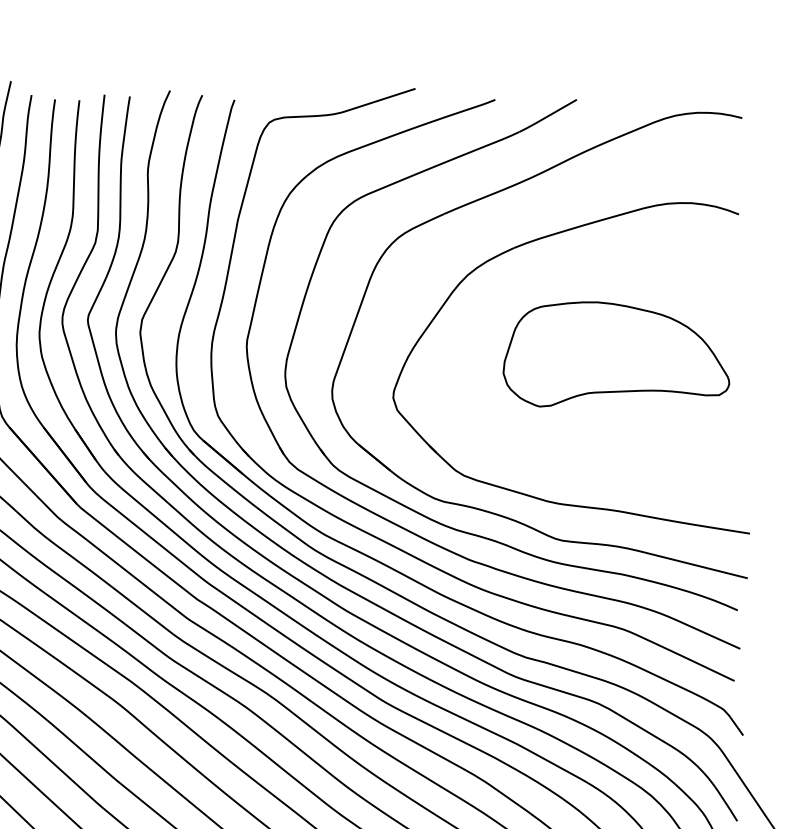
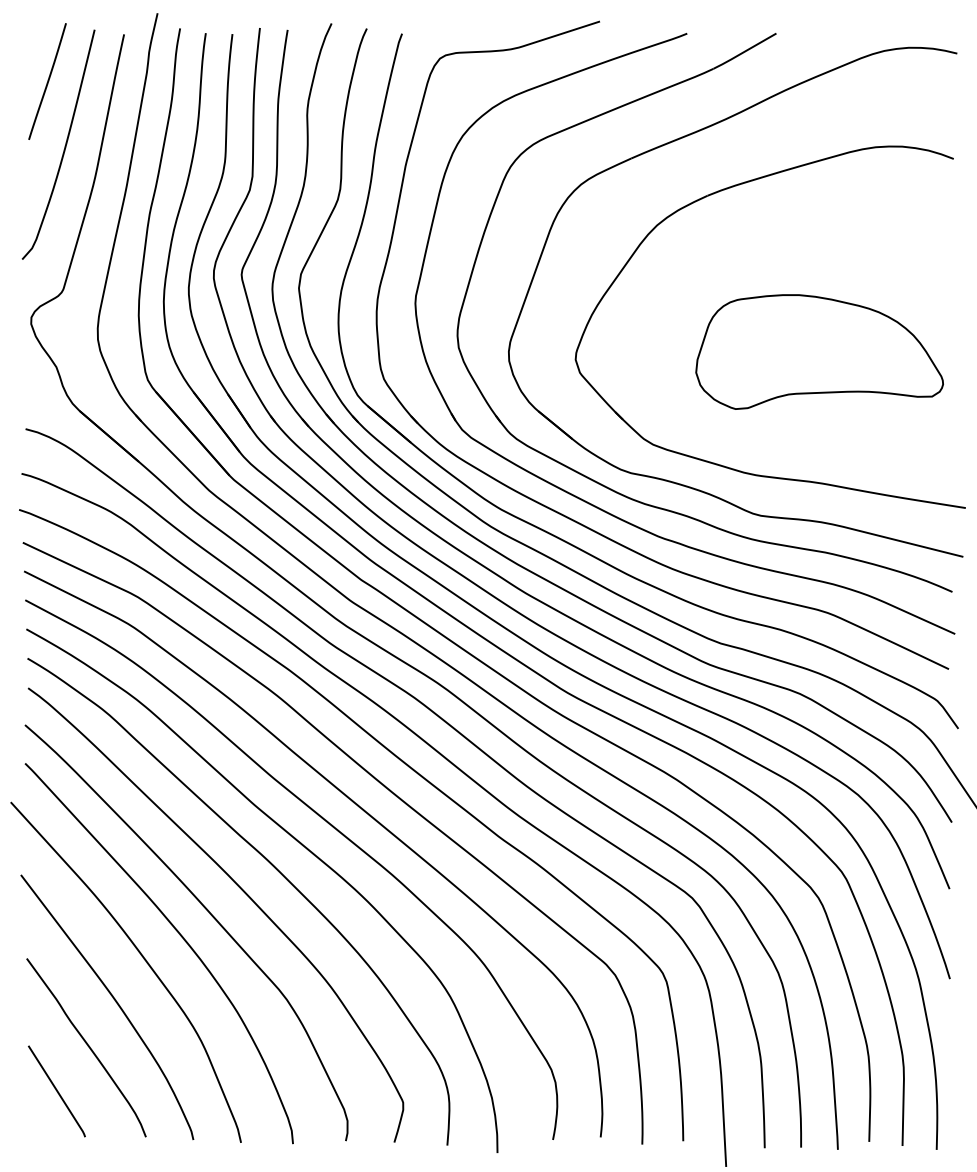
part: (616, 353) -> (819, 351), moved

